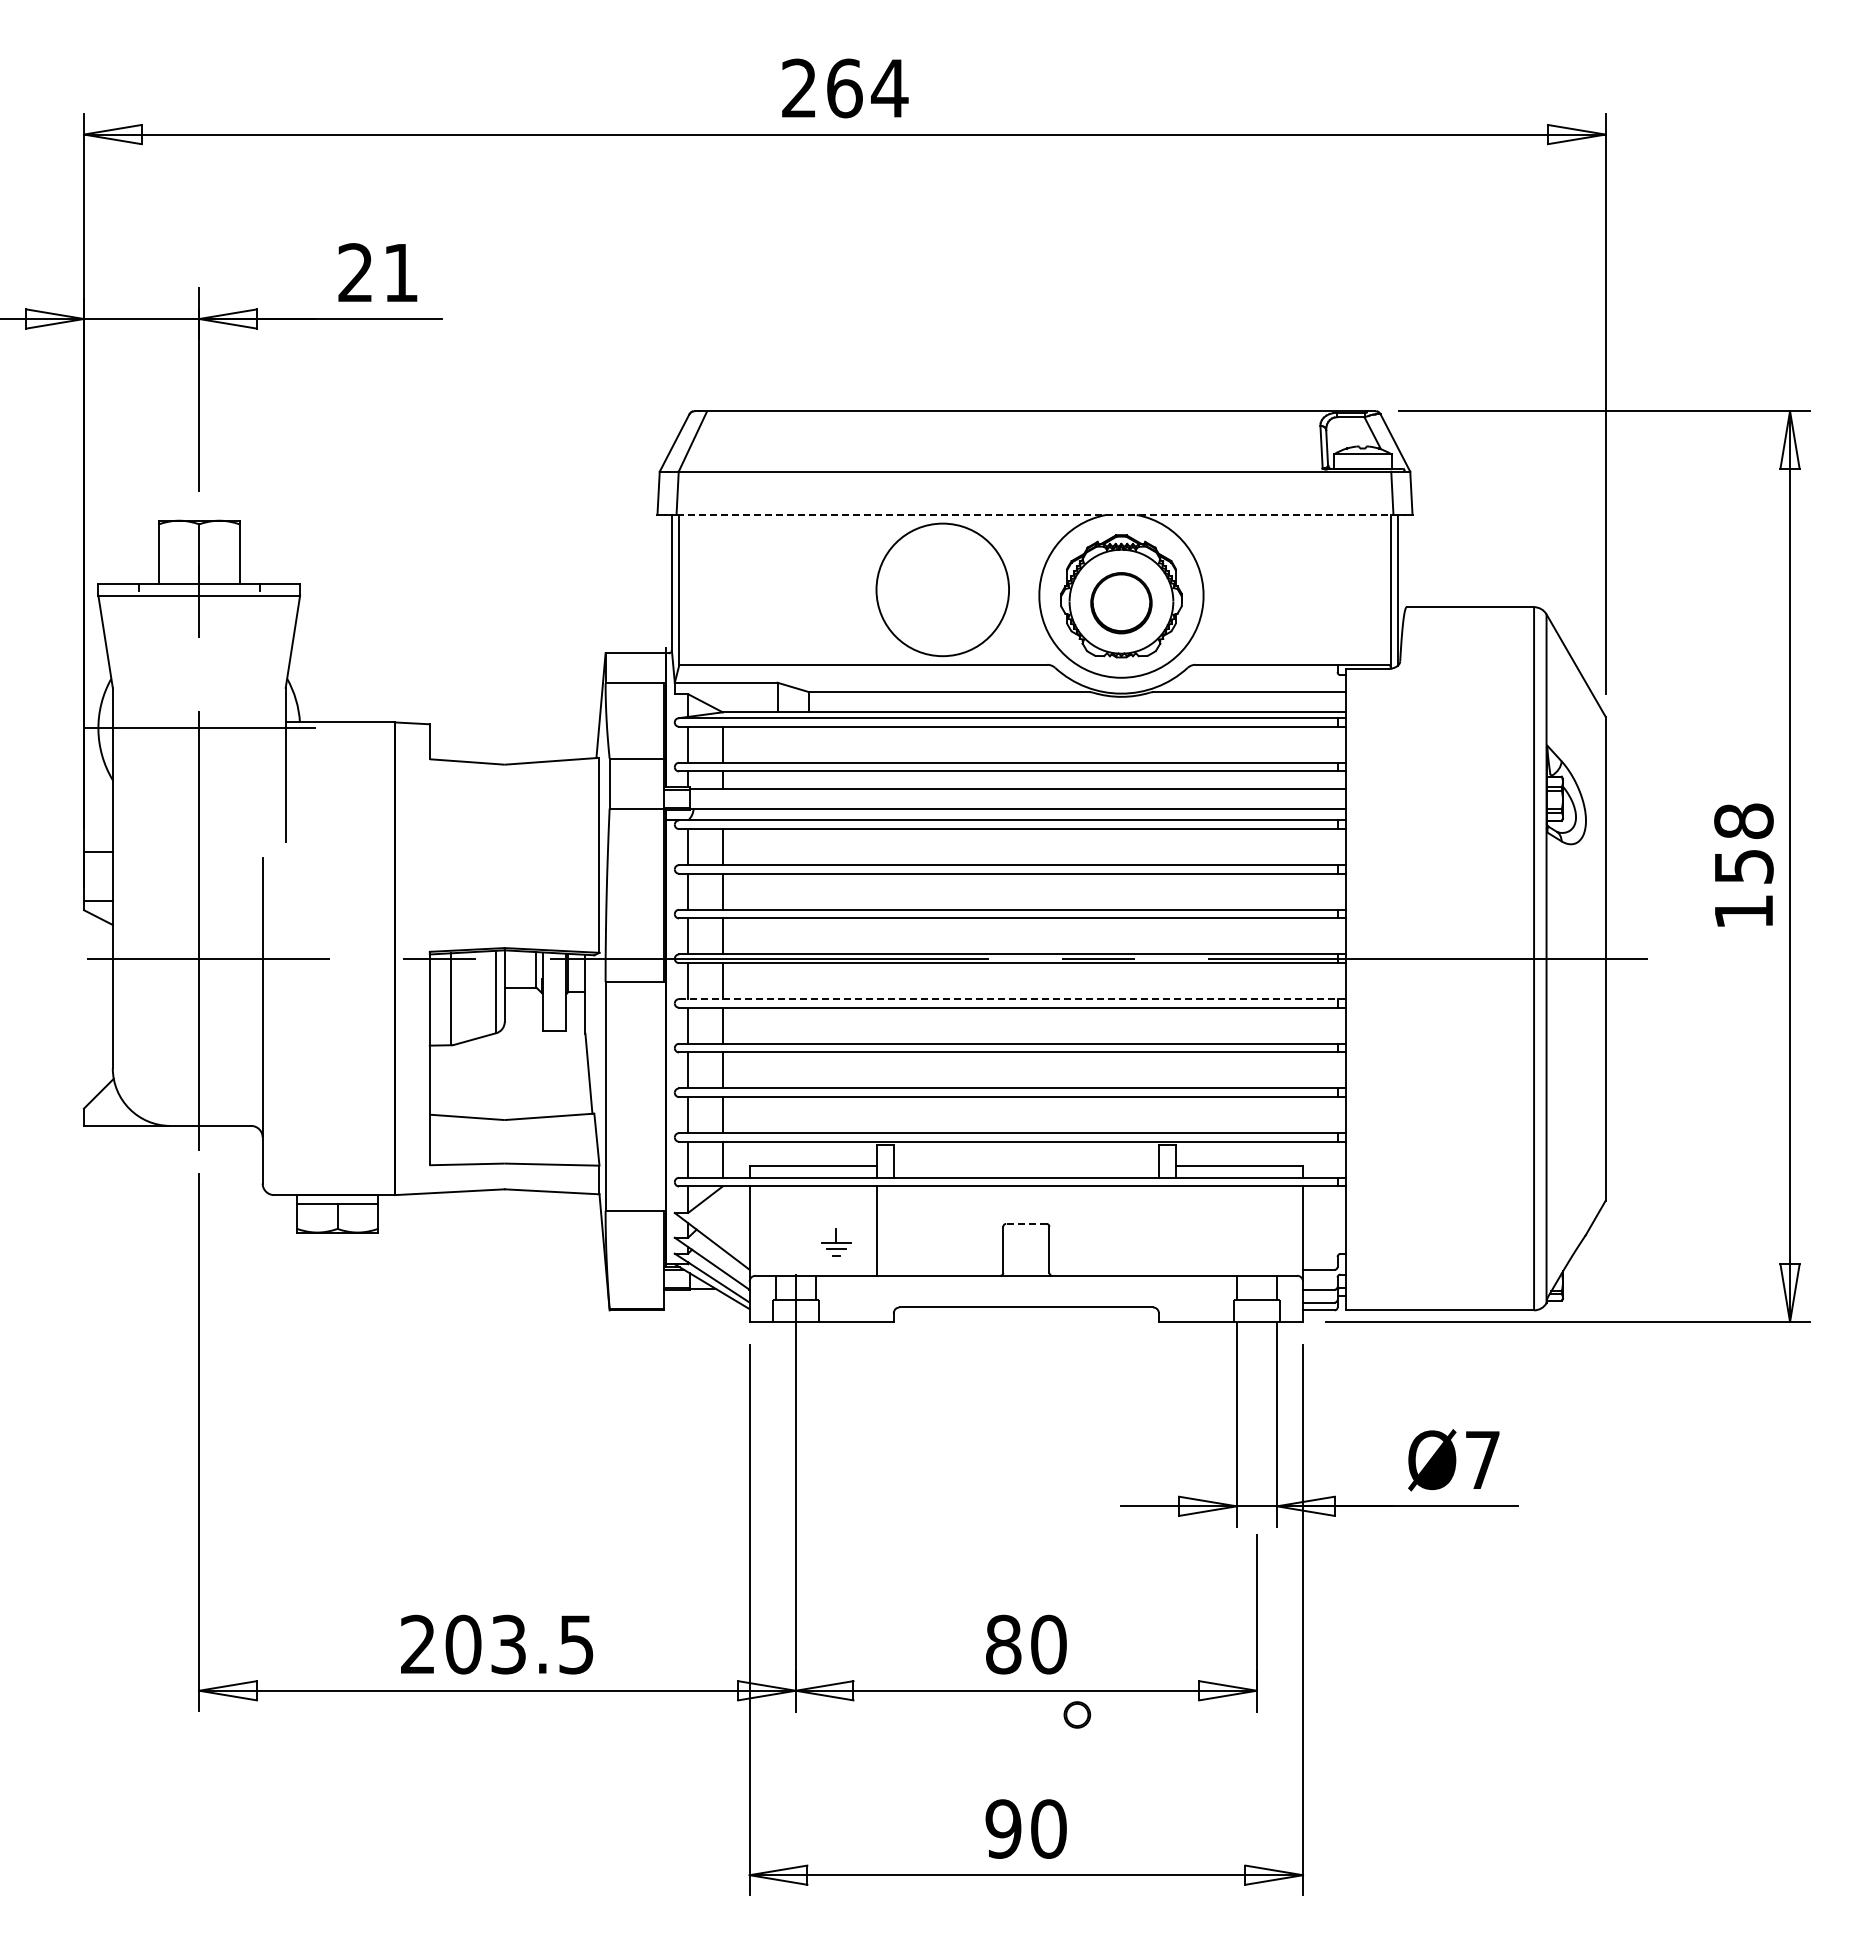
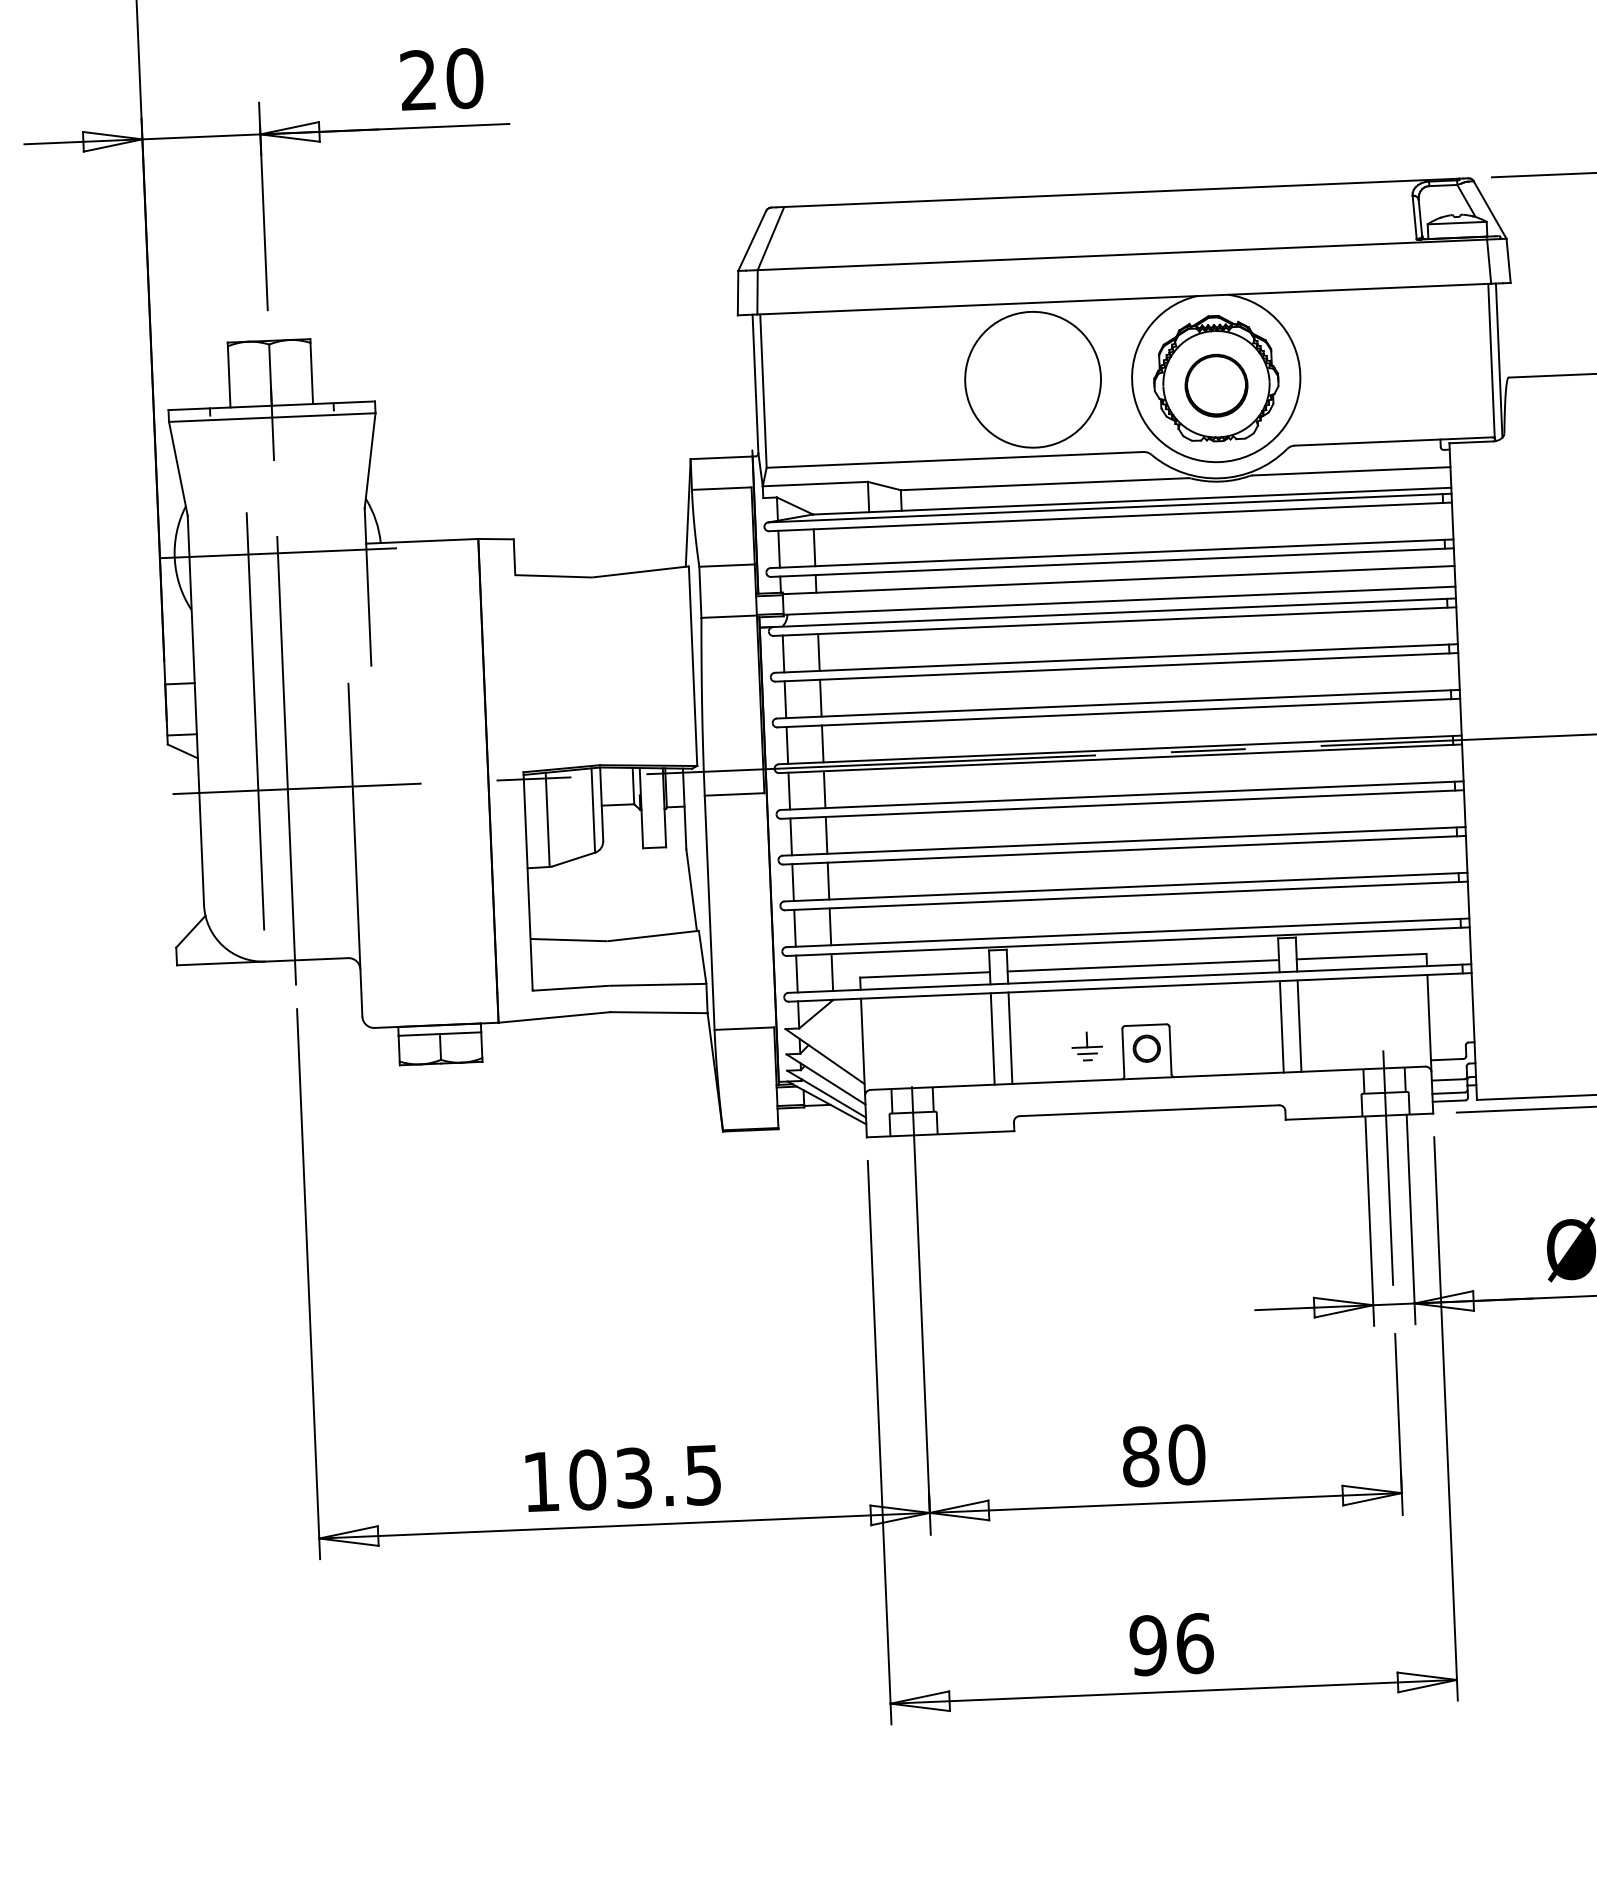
text: (400, 272) -> (464, 78), 21 -> 20
line: (1035, 514) -> (1124, 298), dashed -> solid
line: (170, 890) -> (255, 720), added
line: (1012, 999) -> (1122, 796), dashed -> solid
line: (1025, 1165) -> (1142, 965), added
line: (1025, 1223) -> (1144, 1024), dashed -> solid
line: (893, 1230) -> (1010, 1037), added
line: (1158, 1230) -> (1281, 1026), added
line: (1176, 1230) -> (1299, 1025), added
part: (836, 1242) -> (1087, 1046), moved
line: (1256, 1373) -> (1387, 1168), added
text: (417, 1643) -> (540, 1480), 203.5 -> 103.5
part: (1077, 1714) -> (1146, 1048), moved
text: (1049, 1828) -> (1195, 1643), 90 -> 96

